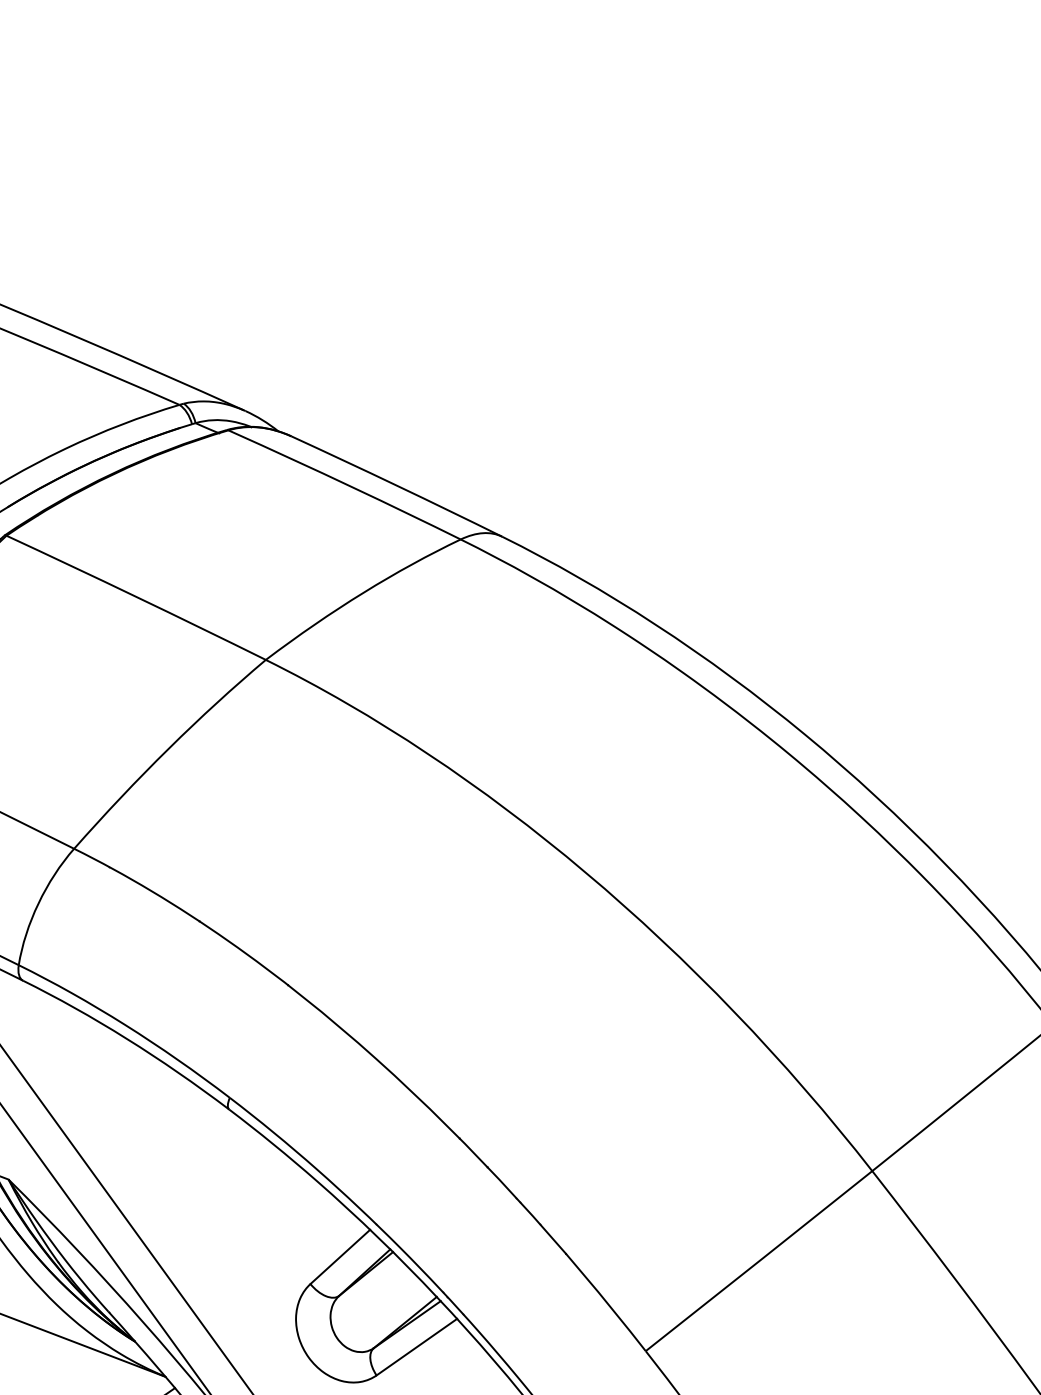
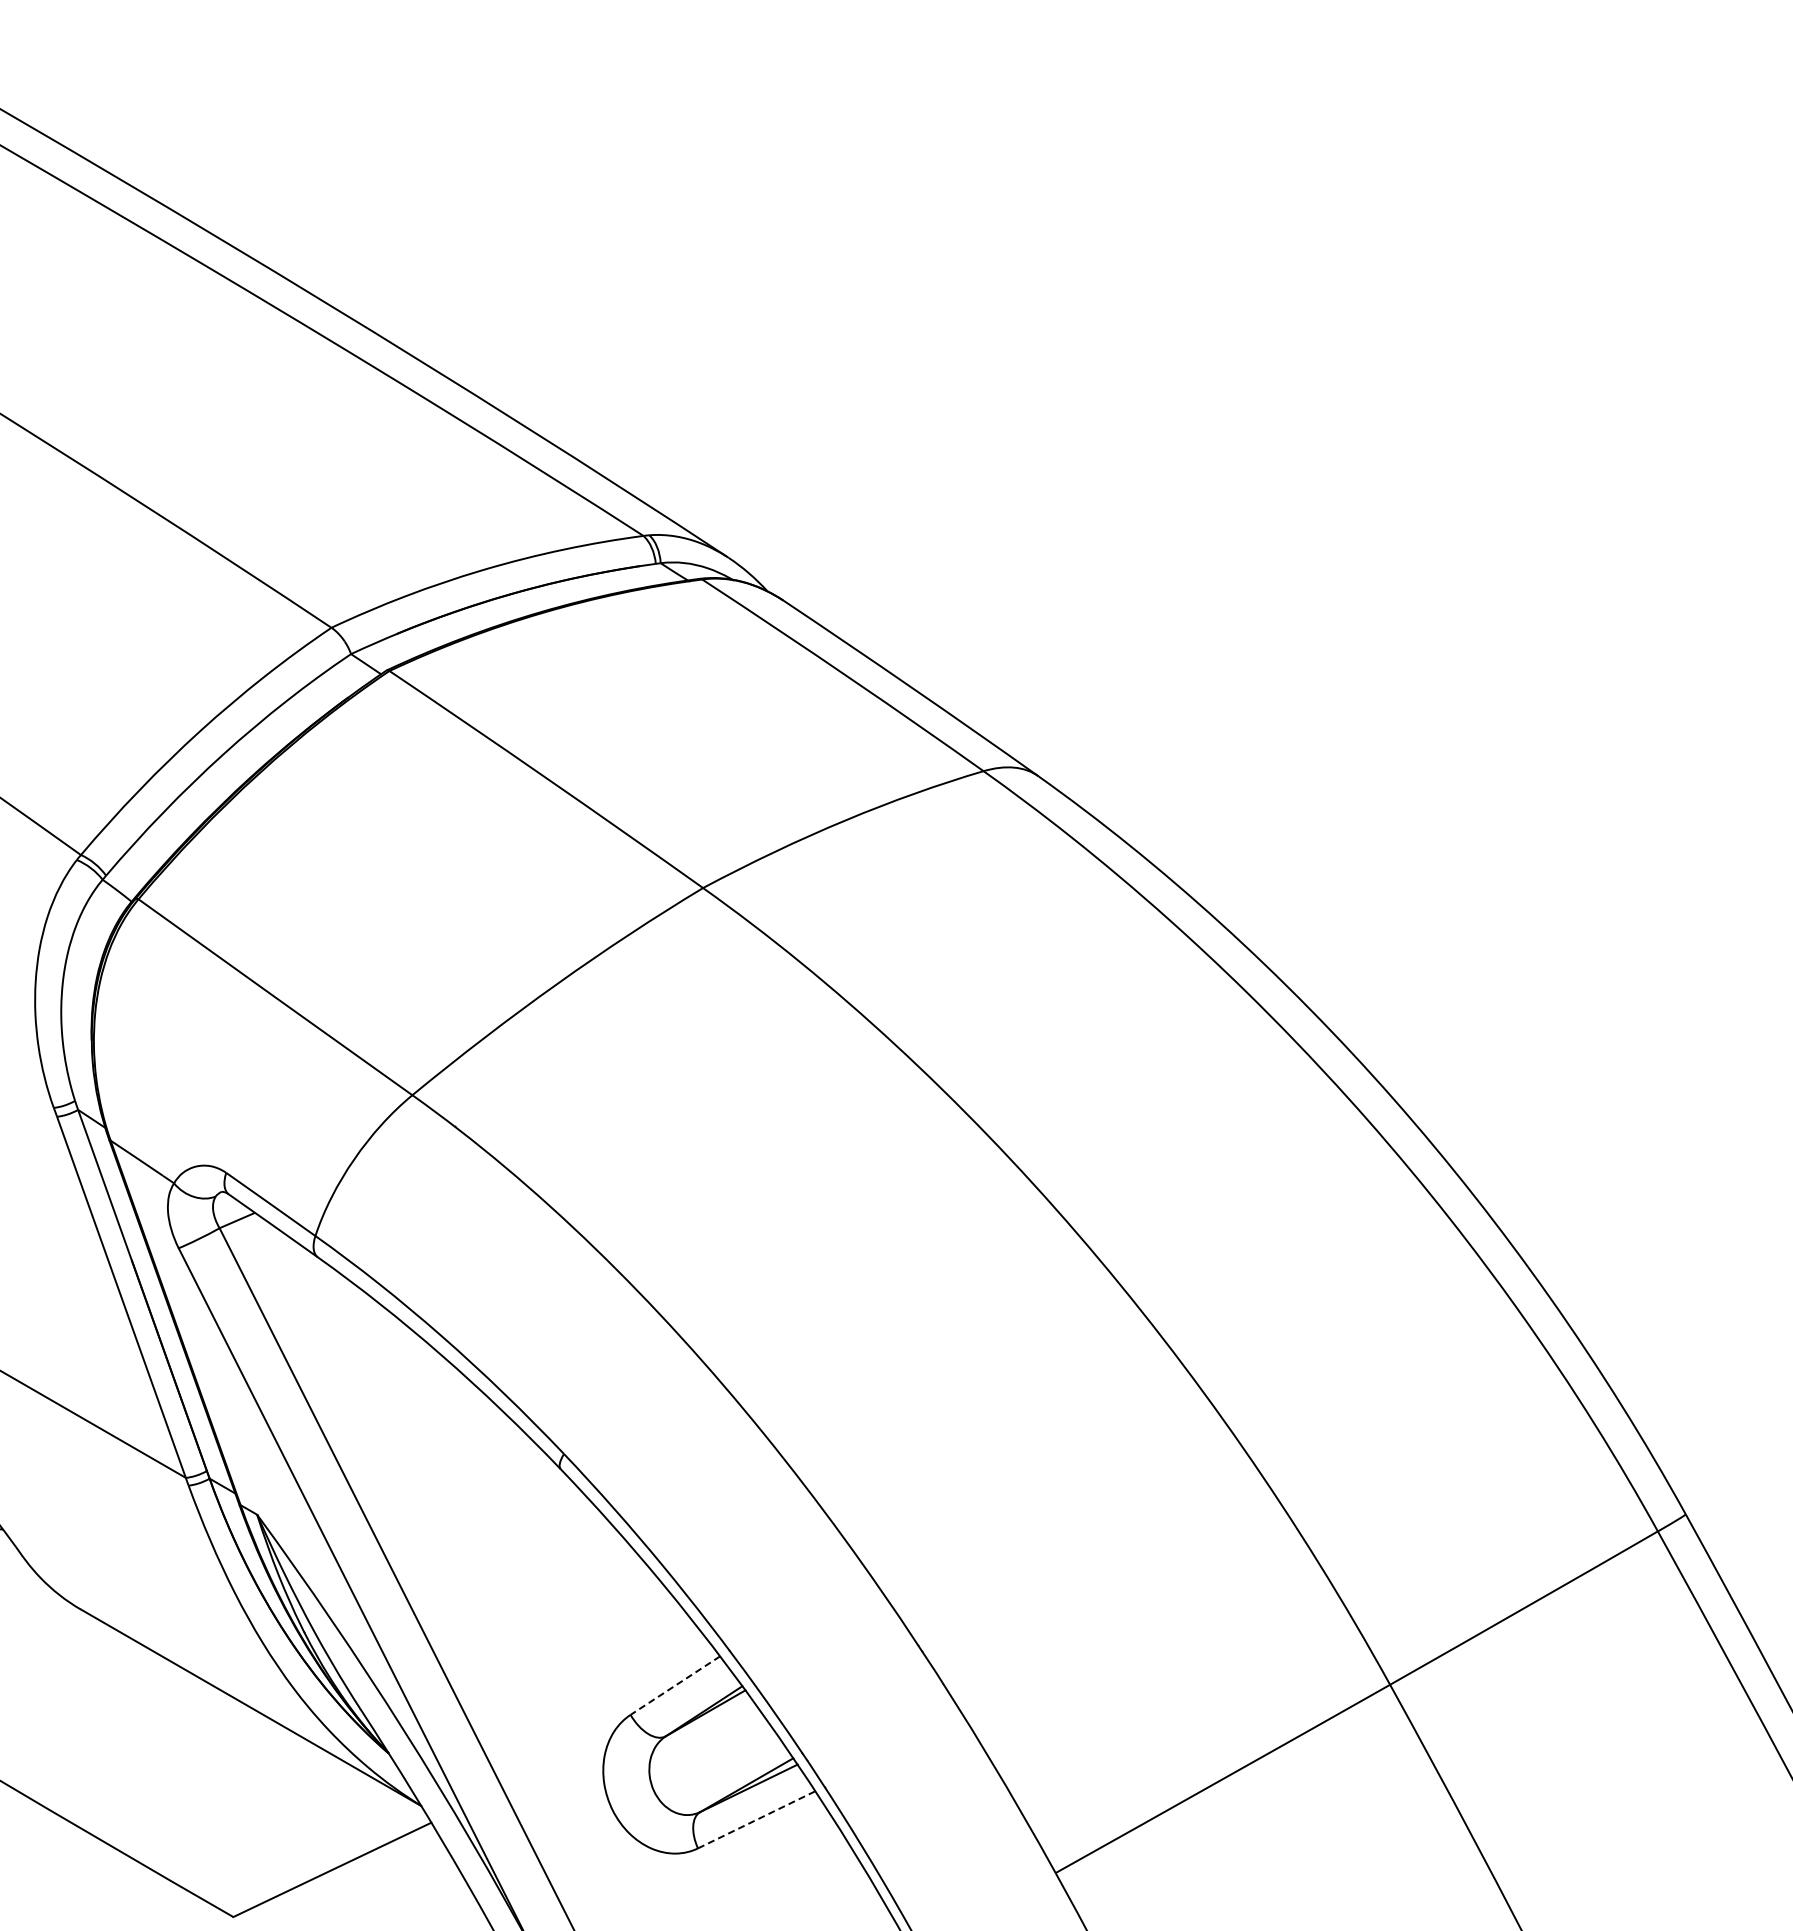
line: (339, 1256) -> (674, 1685), solid -> dashed
line: (417, 1346) -> (757, 1819), solid -> dashed

